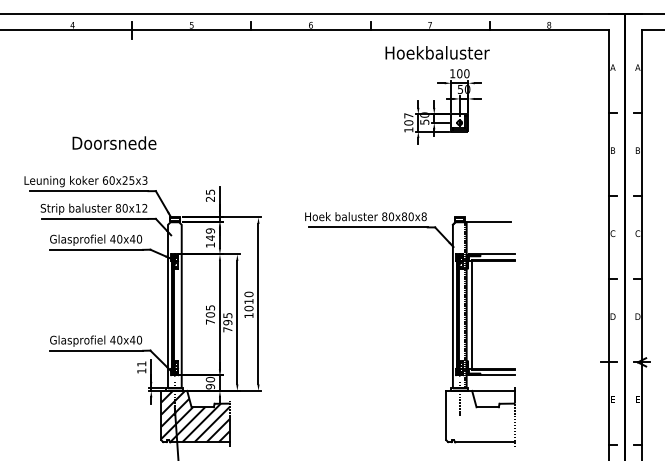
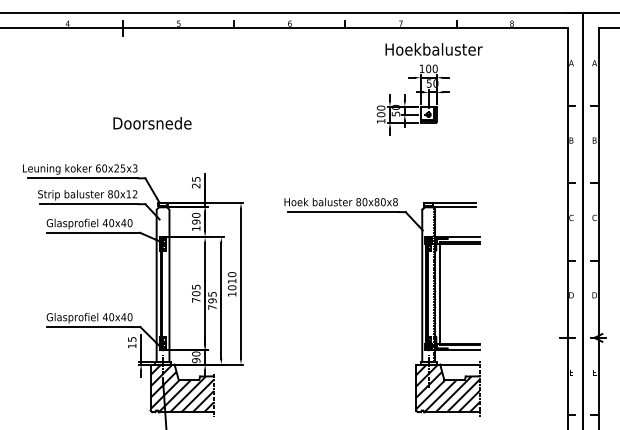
text: (437, 52) -> (433, 49), moved
text: (408, 115) -> (380, 107), 107 -> 100
text: (114, 142) -> (152, 122), moved
line: (487, 217) -> (454, 202), added
text: (210, 234) -> (196, 218), 149 -> 190
text: (141, 363) -> (131, 338), 11 -> 15
hatch: (480, 416) -> (447, 388), added

